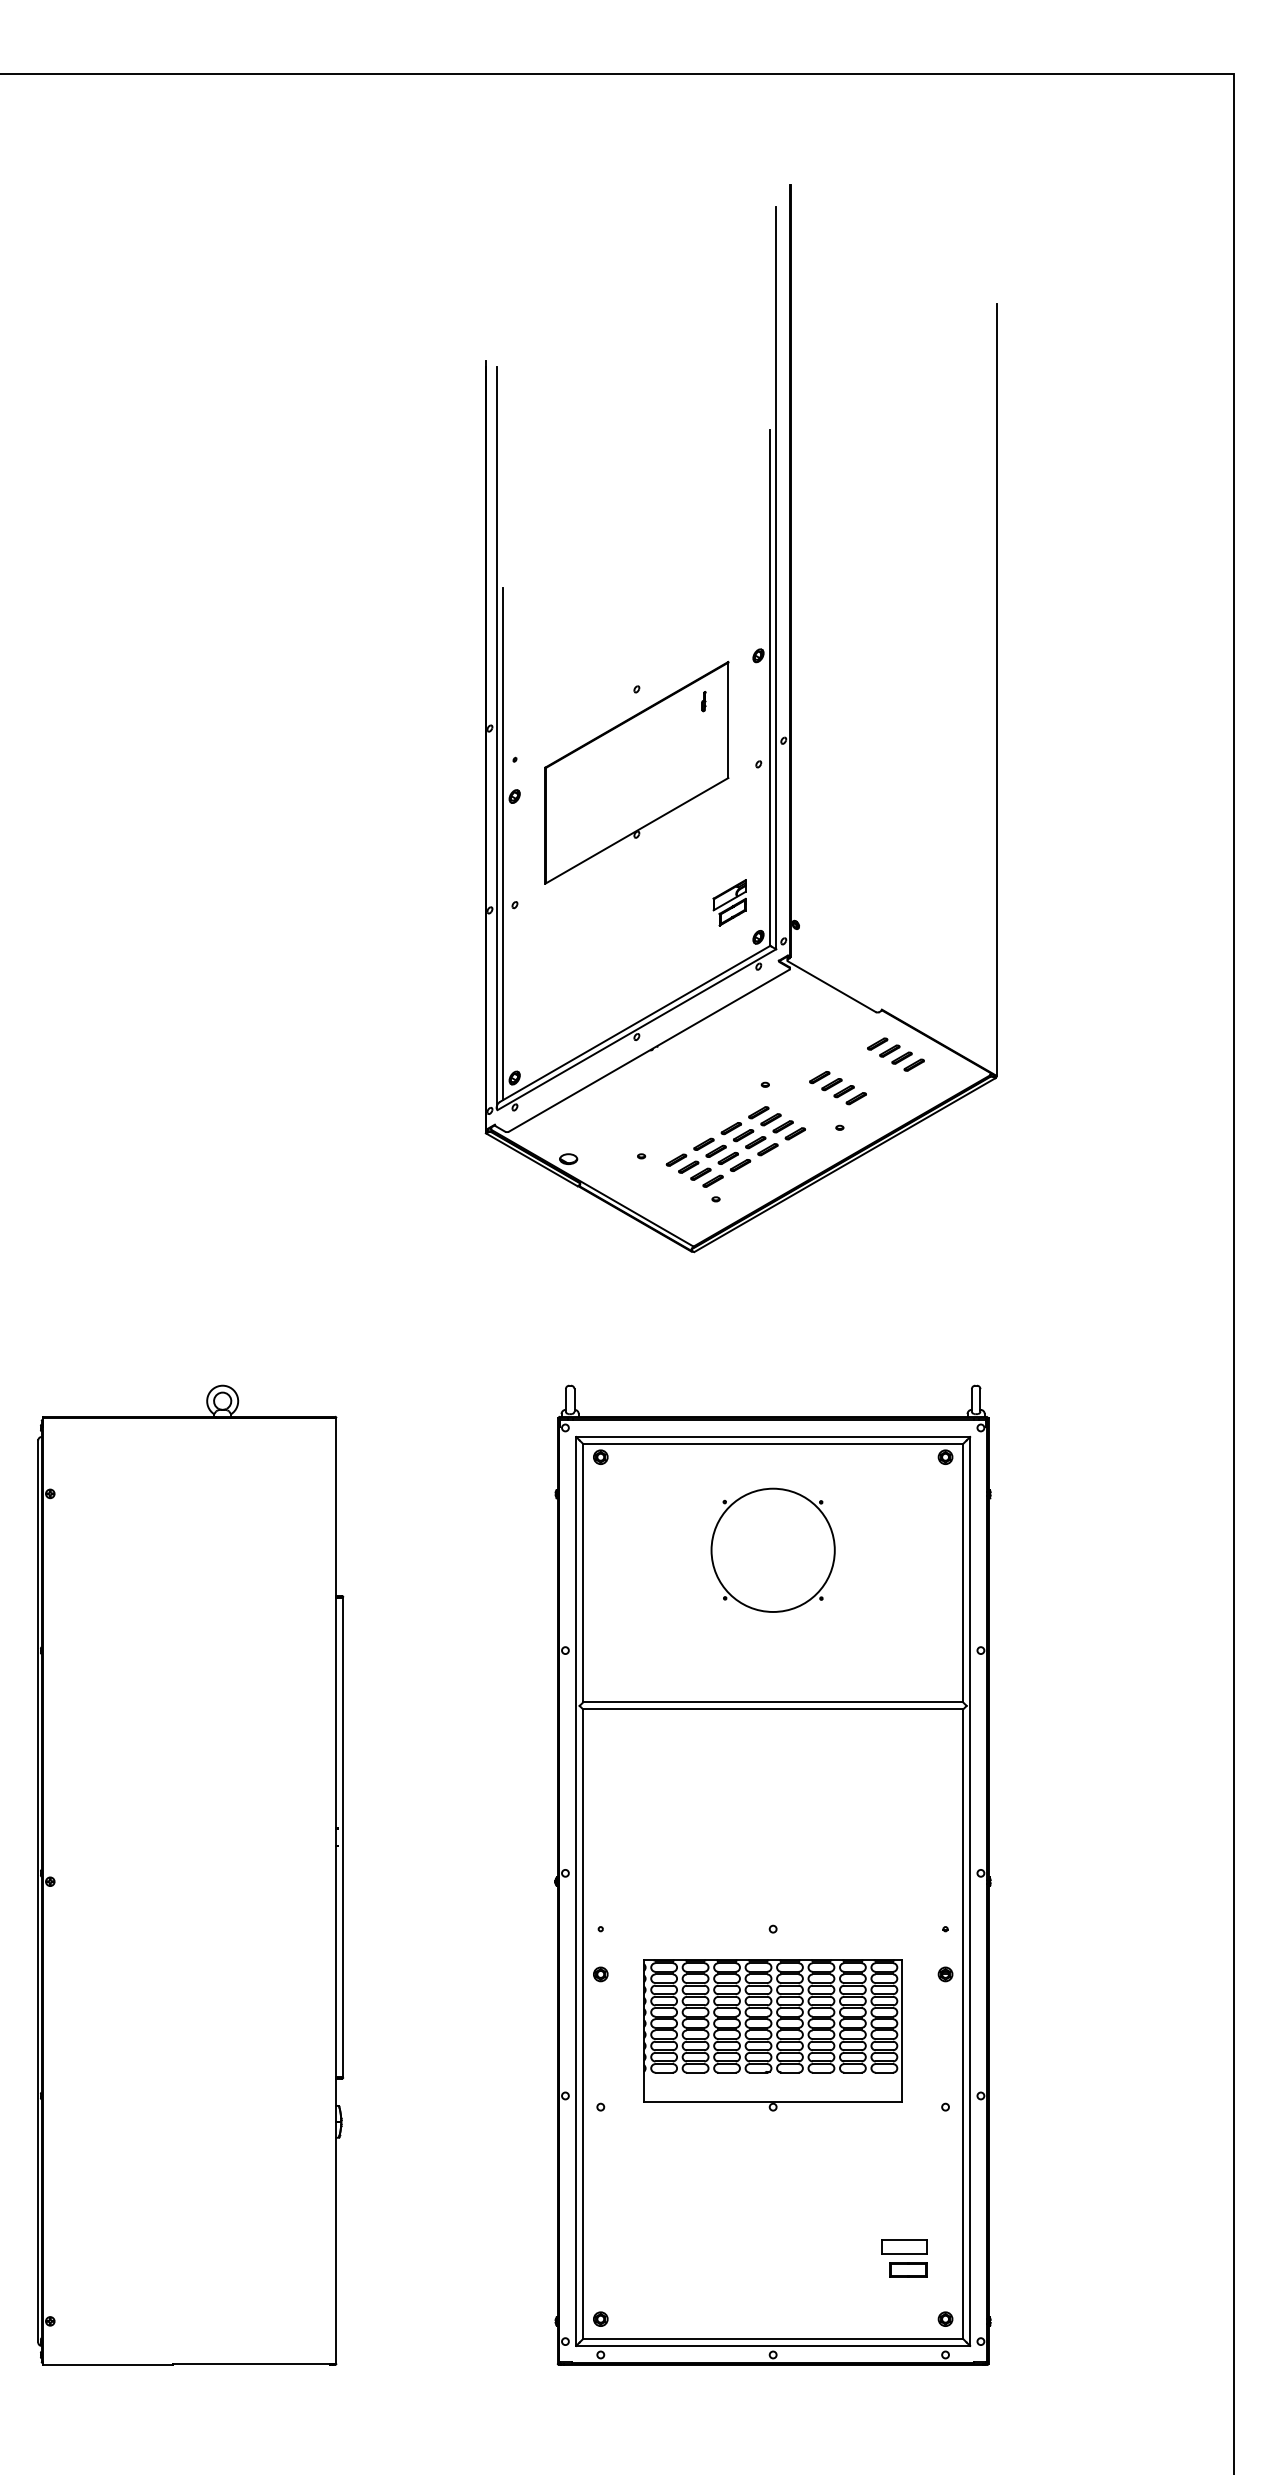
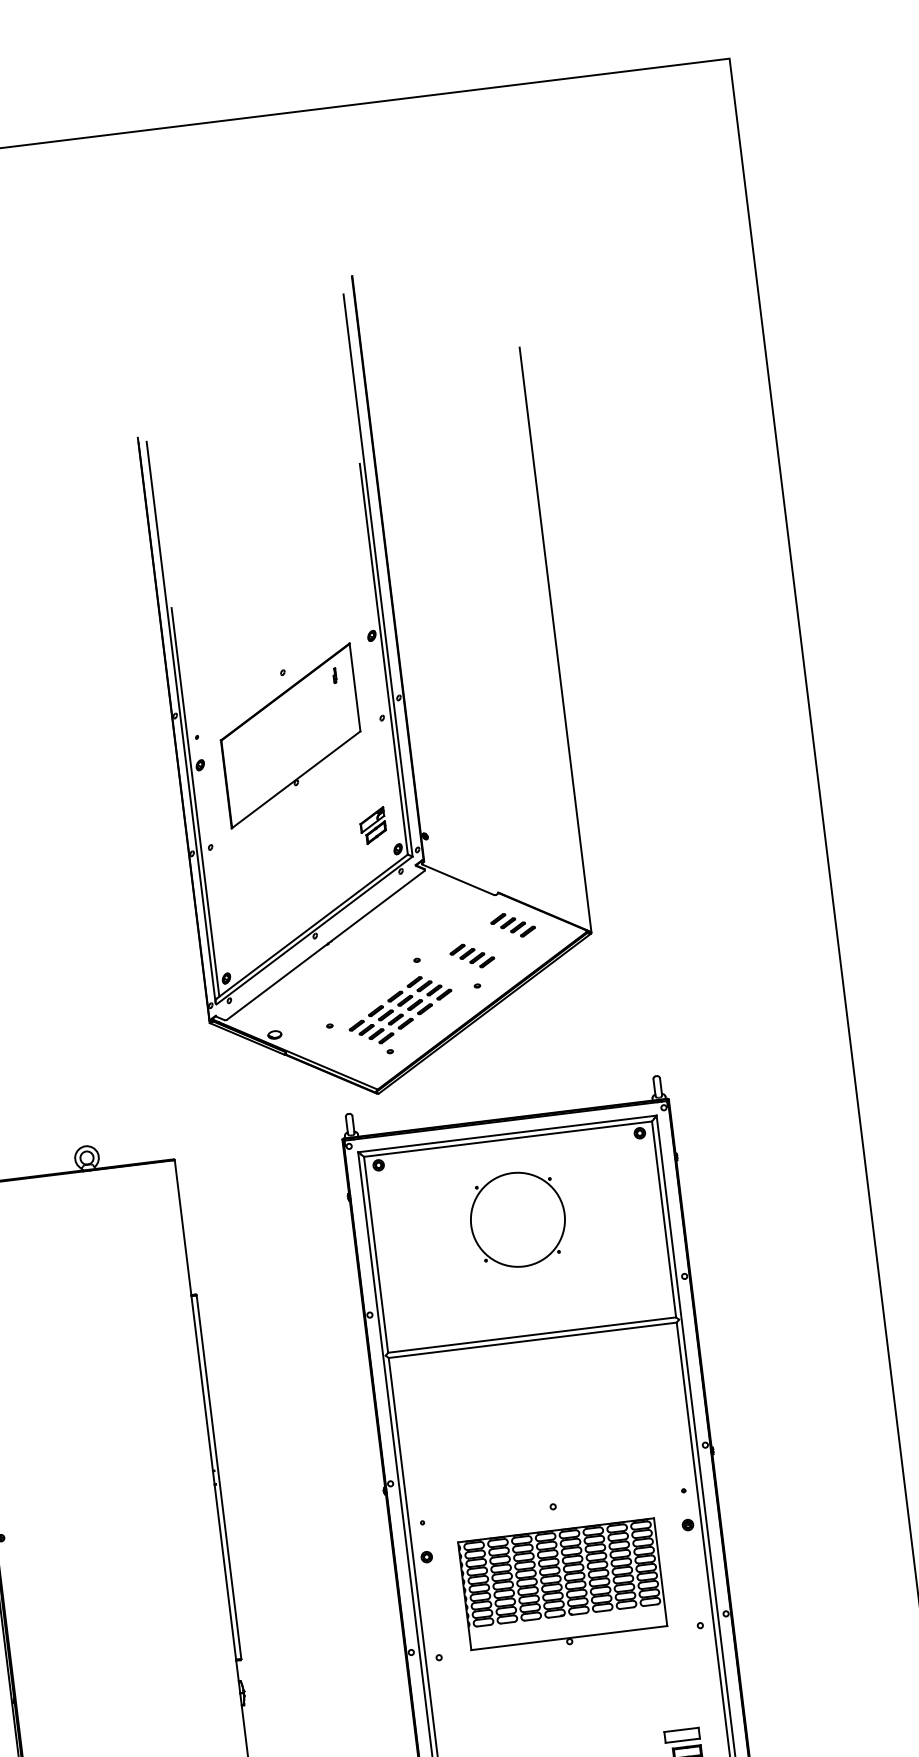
part: (728, 718) -> (355, 686), moved

